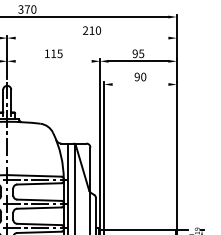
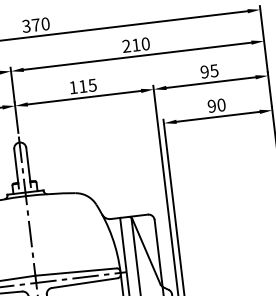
line: (91, 38) -> (136, 56), added
line: (53, 61) -> (84, 98), added
line: (140, 84) -> (218, 116), added

